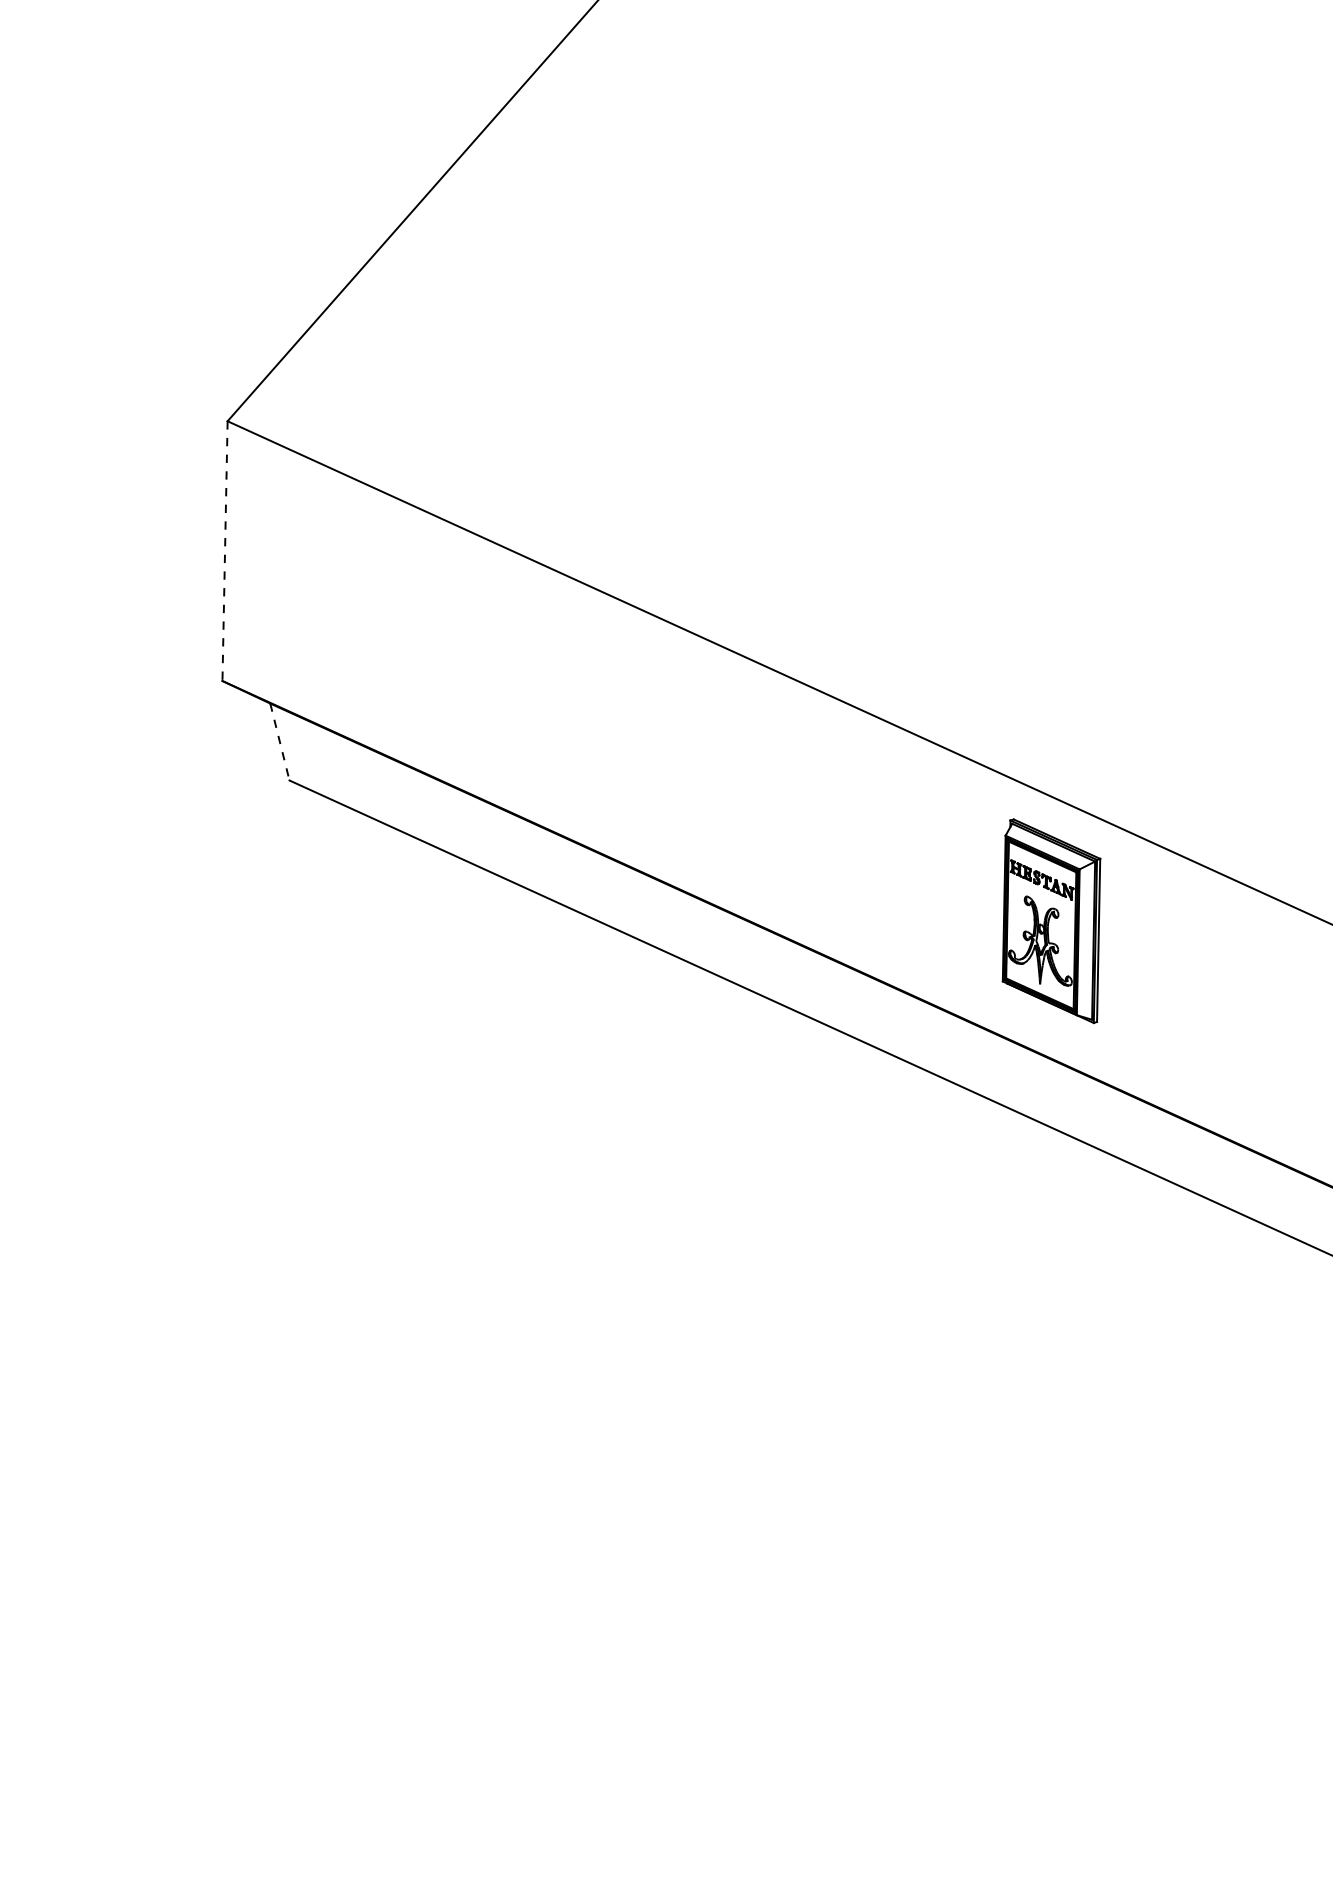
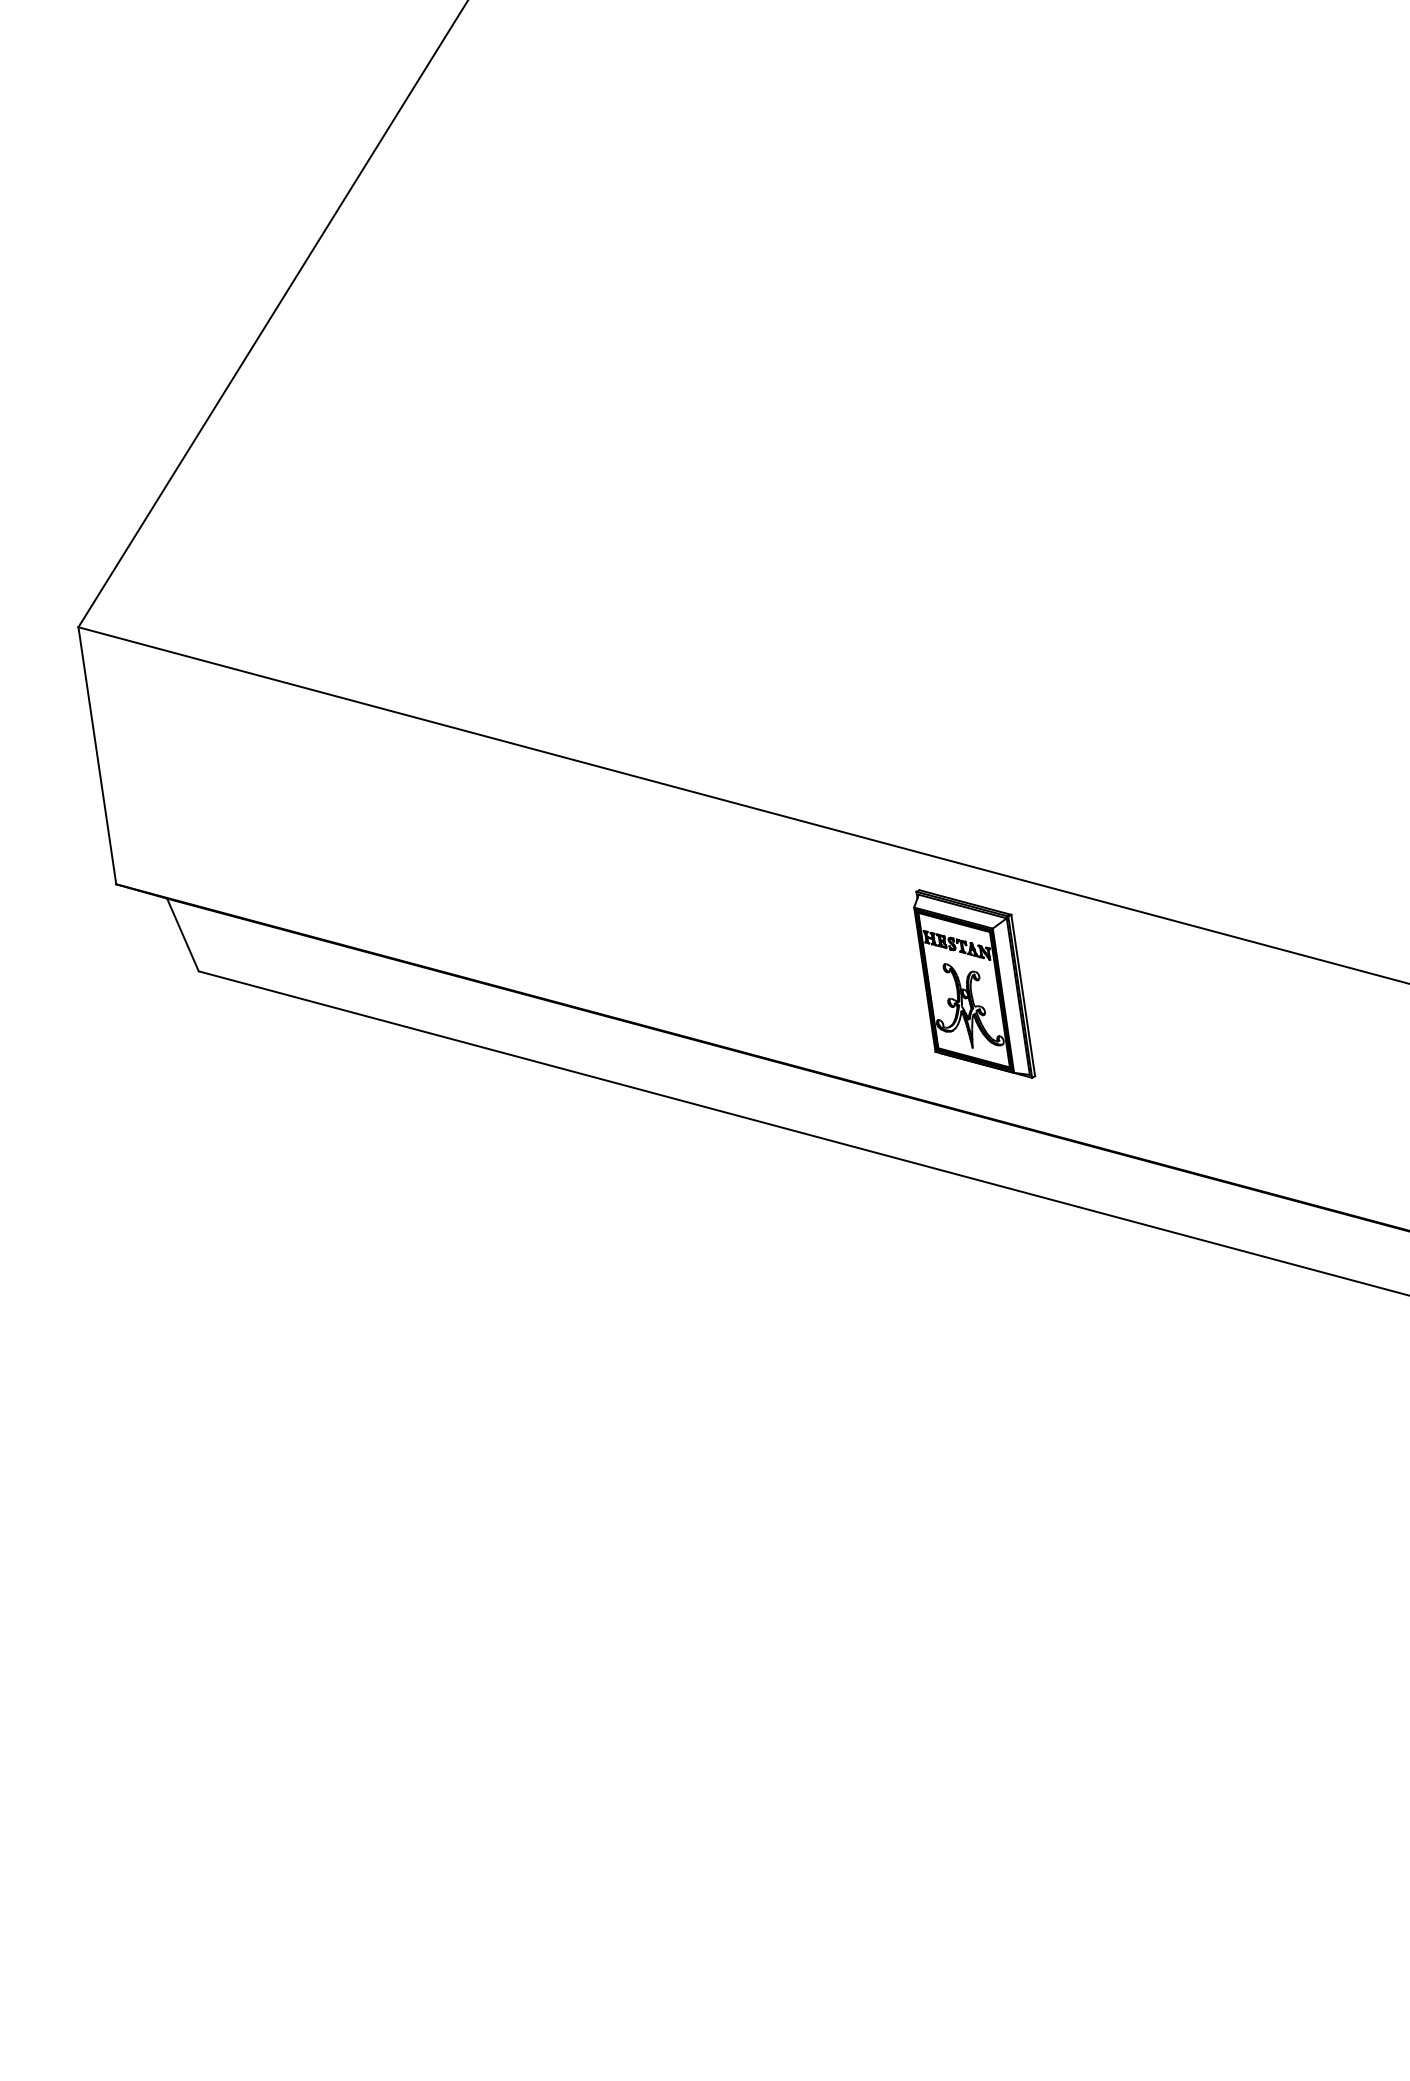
line: (225, 550) -> (97, 755), dashed -> solid
line: (279, 742) -> (182, 935), dashed -> solid

